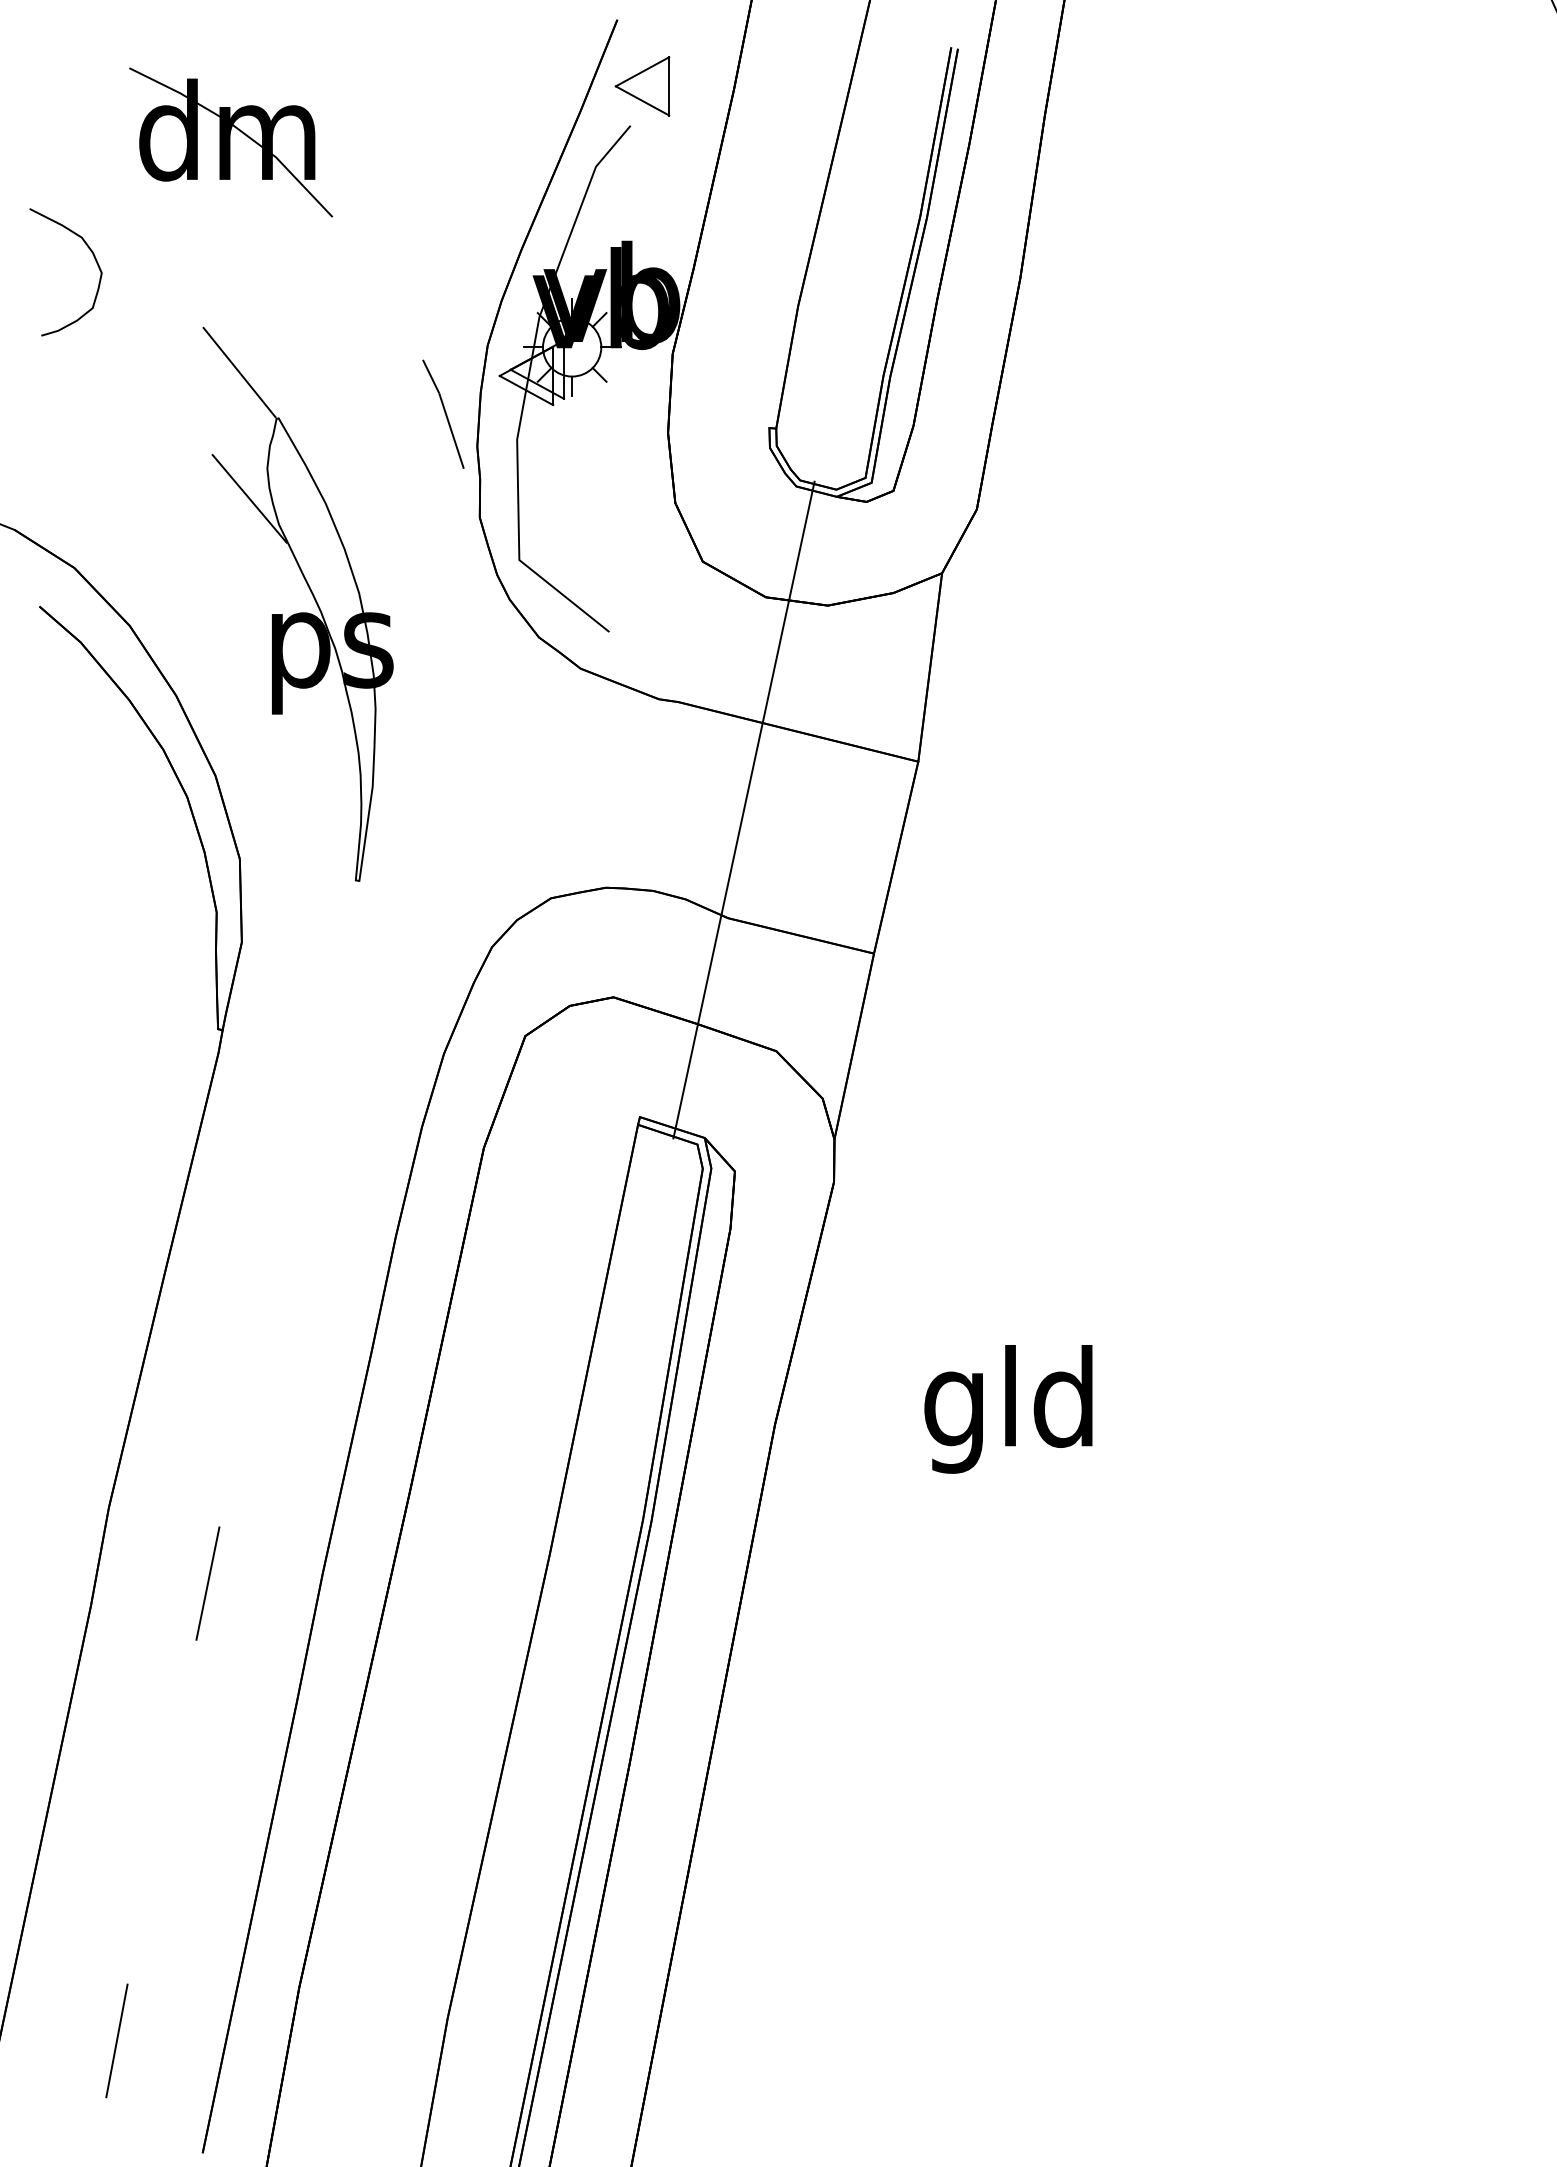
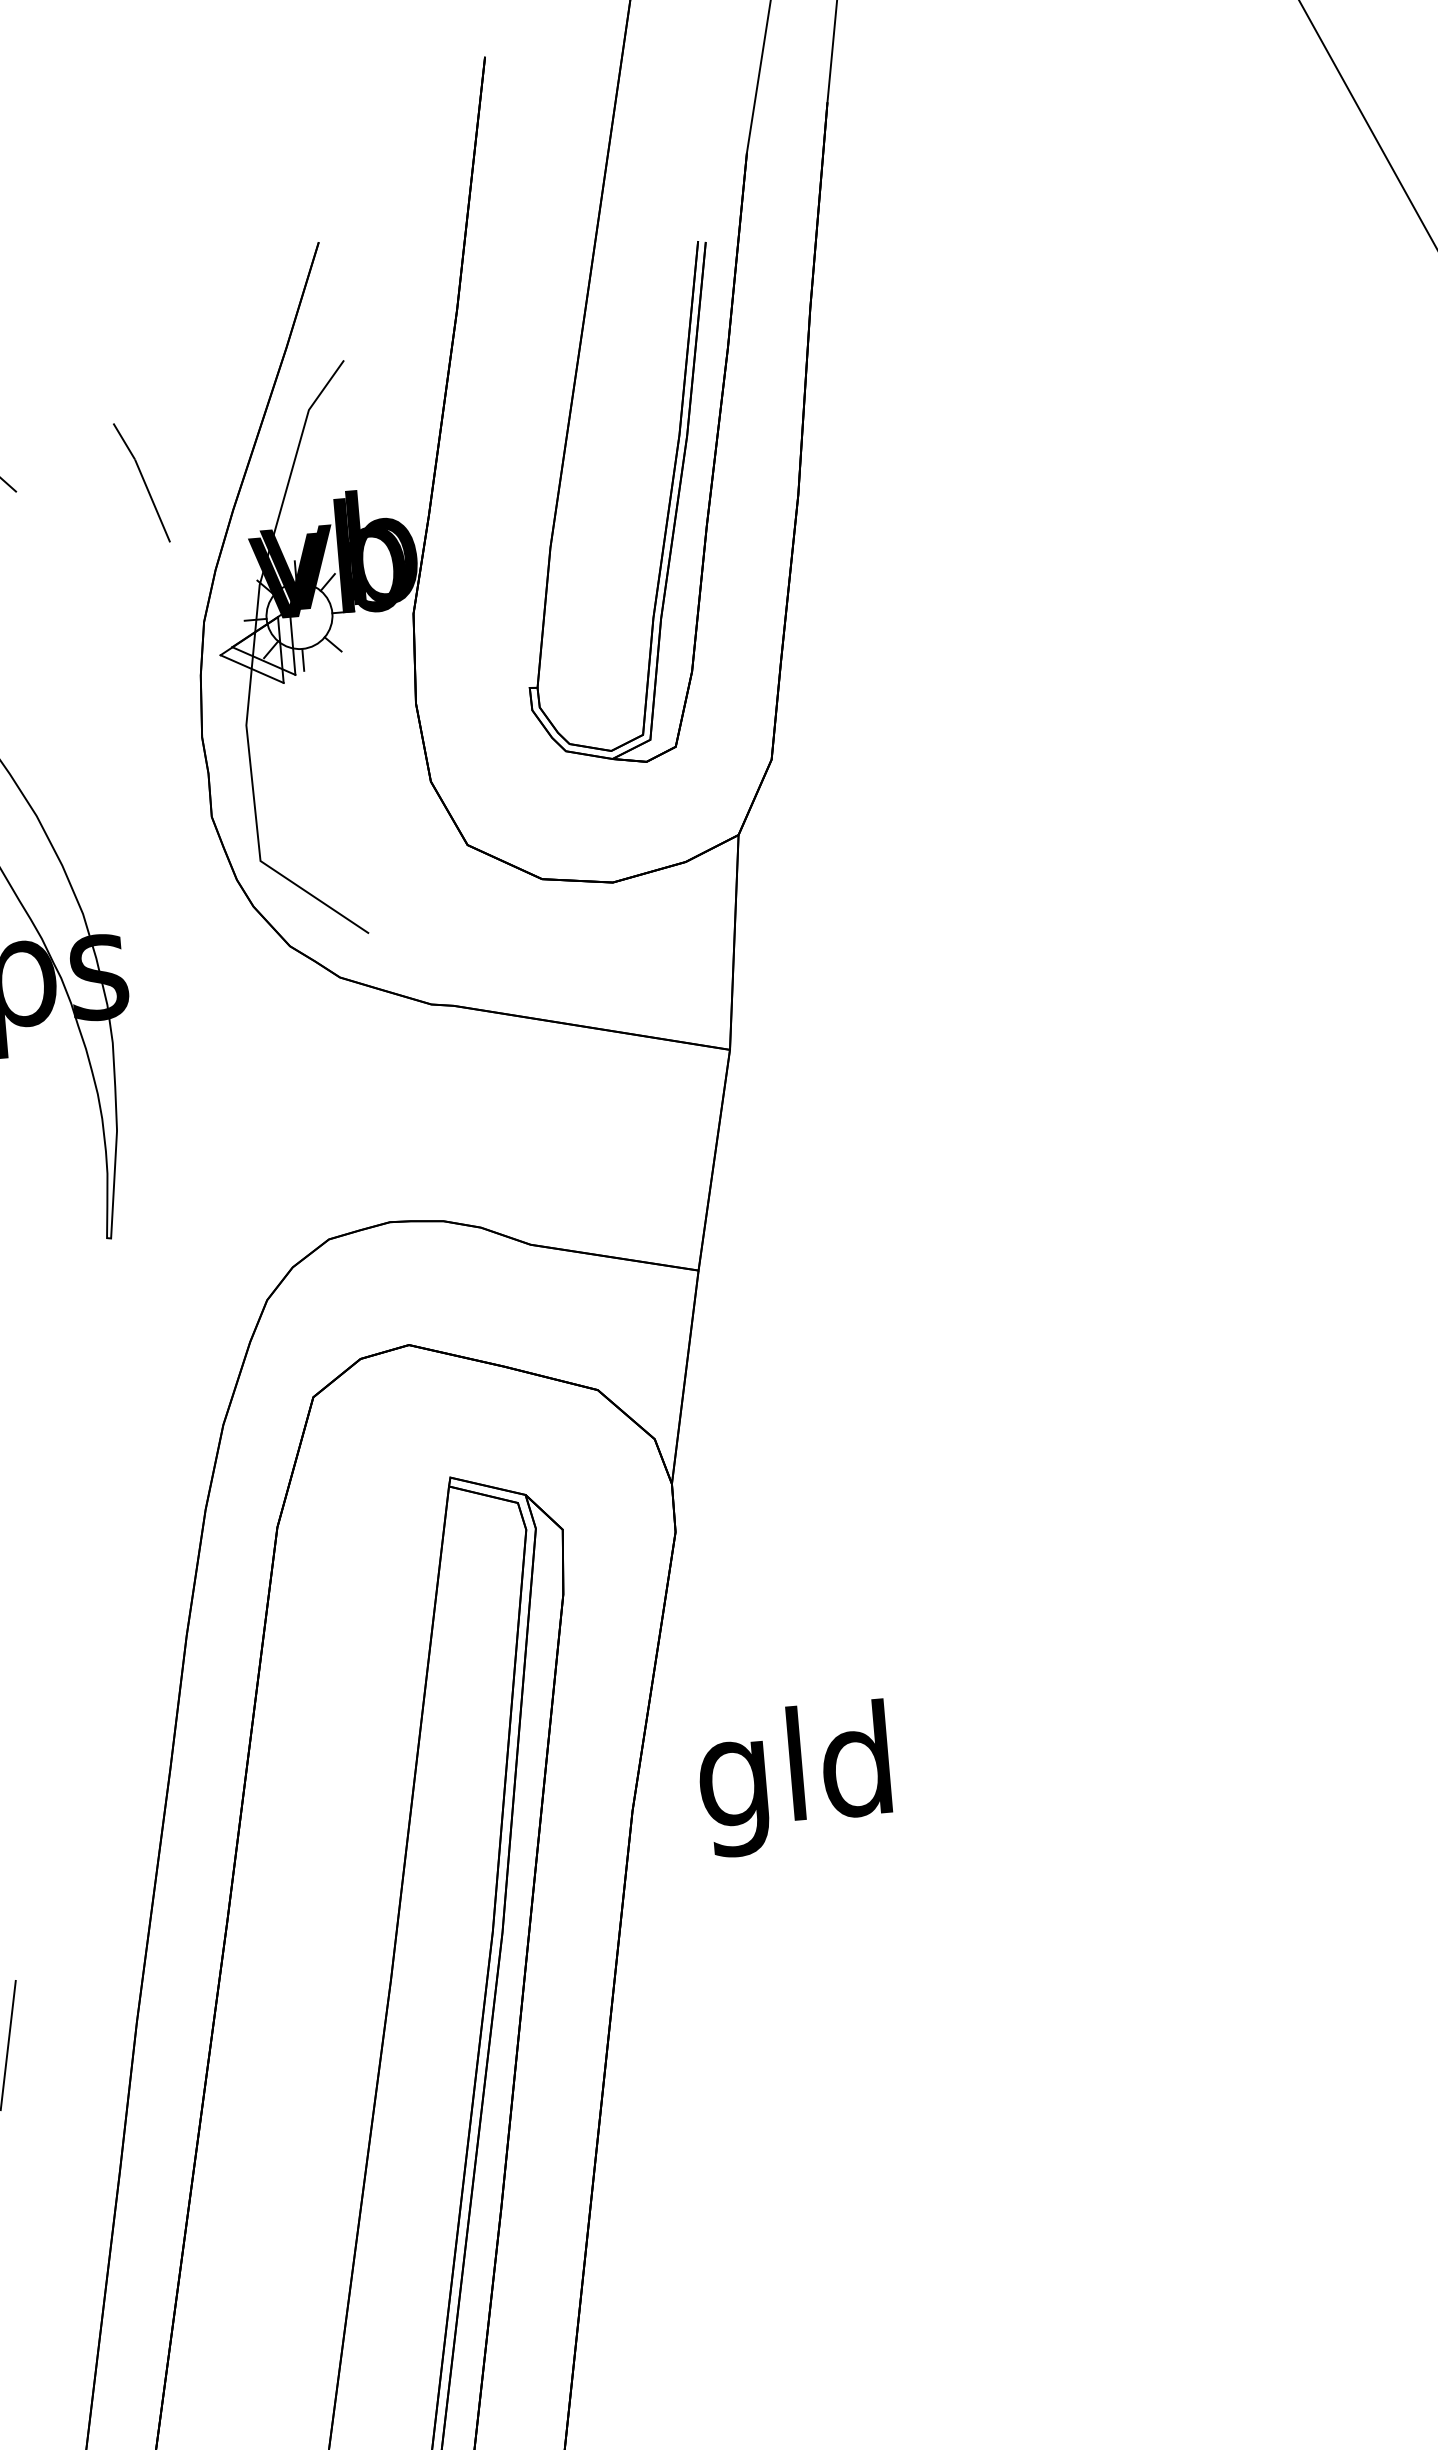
part: (642, 86) -> (353, 314), removed
line: (444, 413) -> (142, 481), moved
line: (743, 809) -> (537, 1120), removed
text: (1008, 1409) -> (794, 1779), moved

